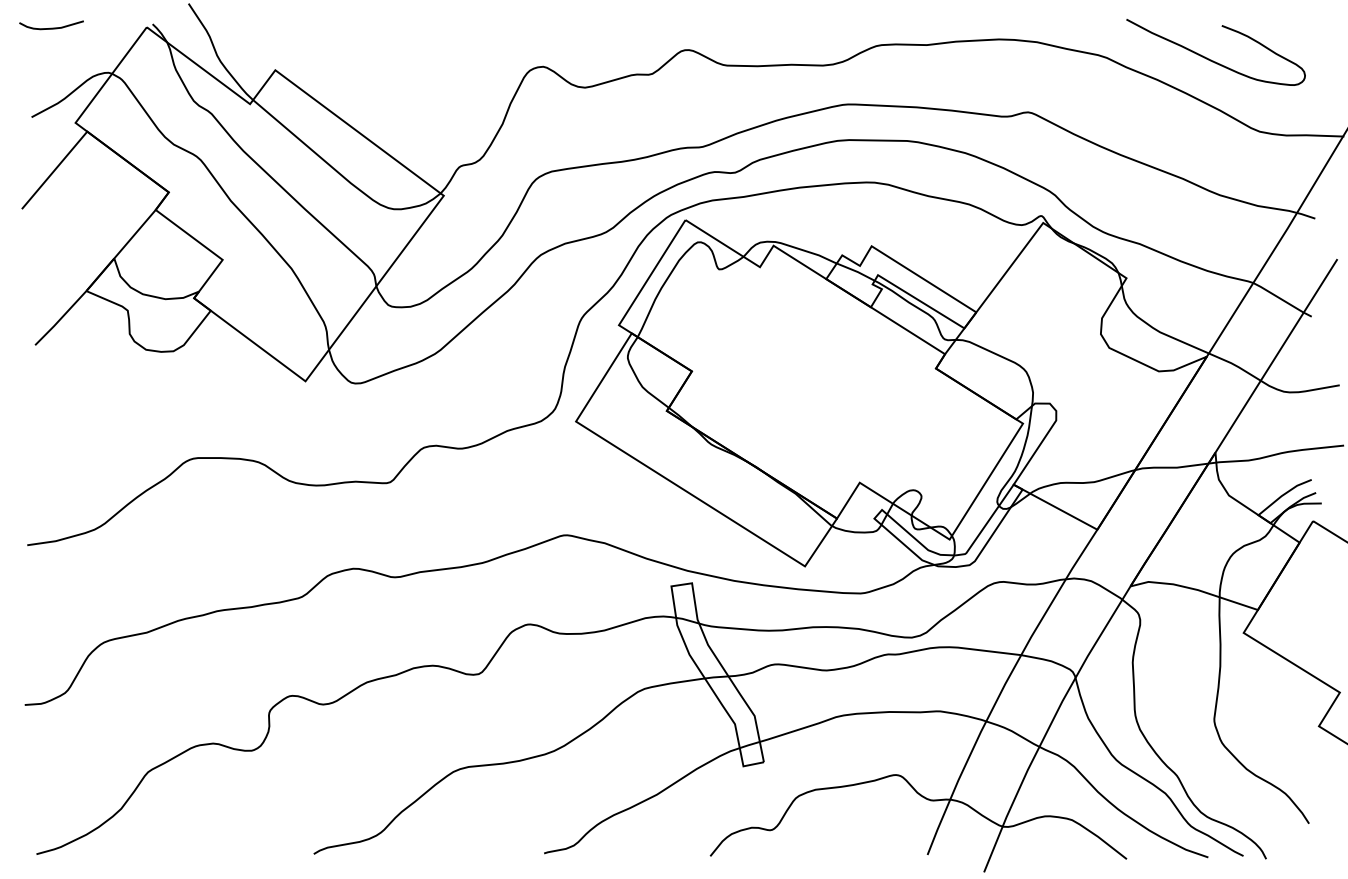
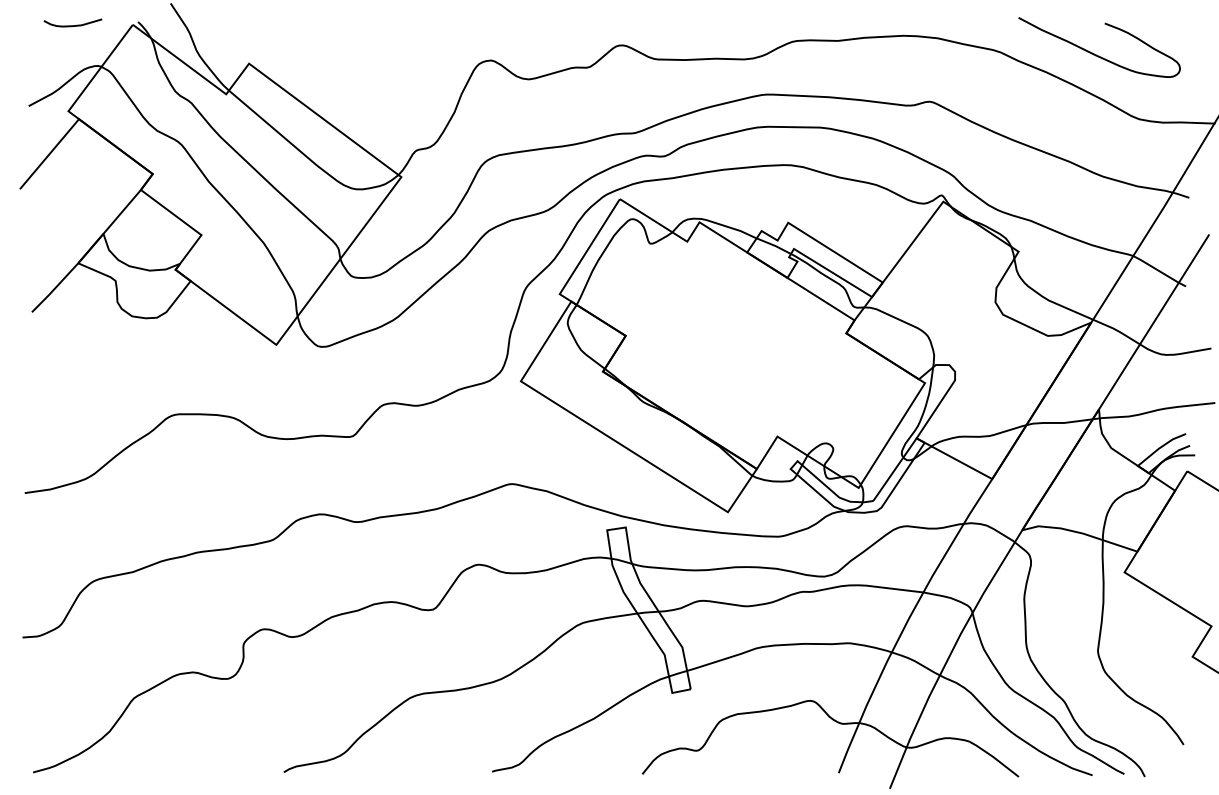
curve: (51, 27) -> (72, 25), moved

